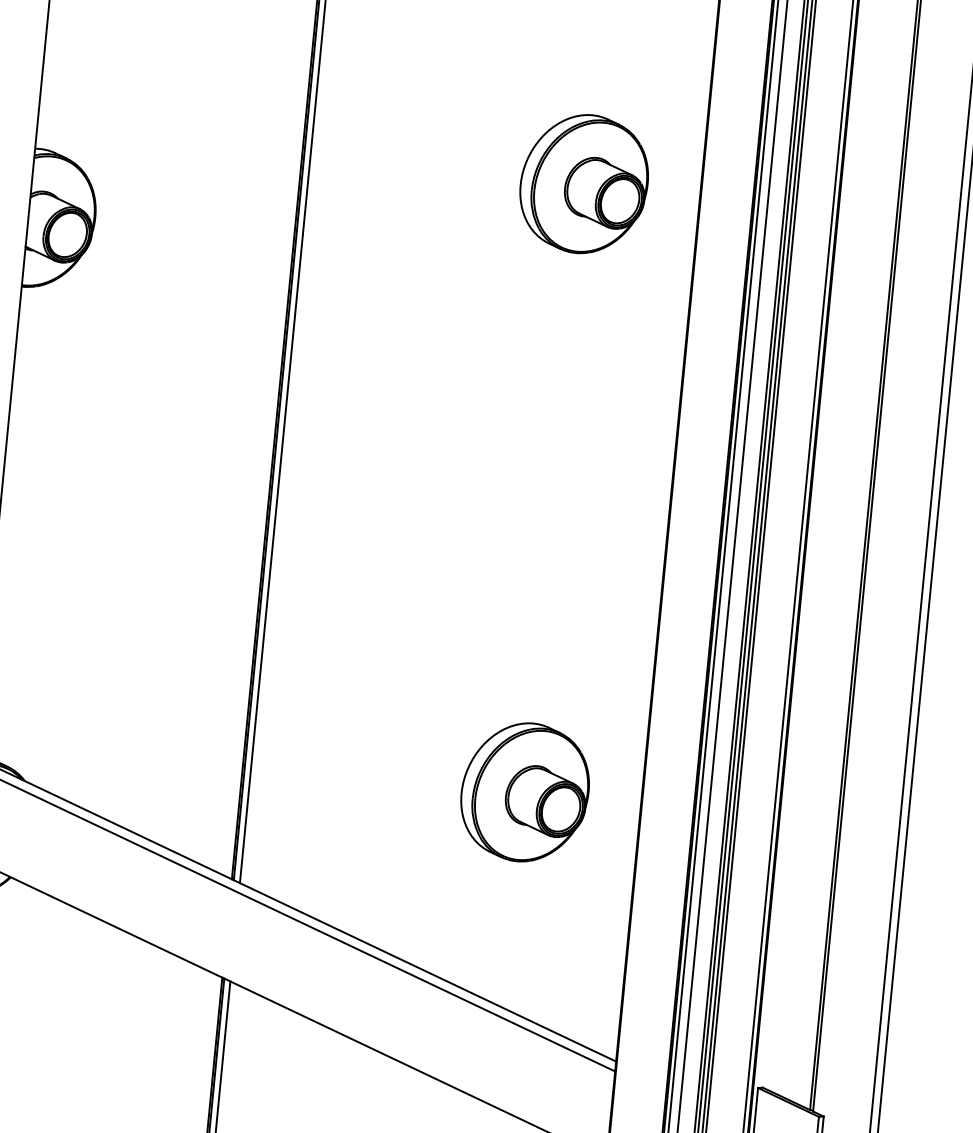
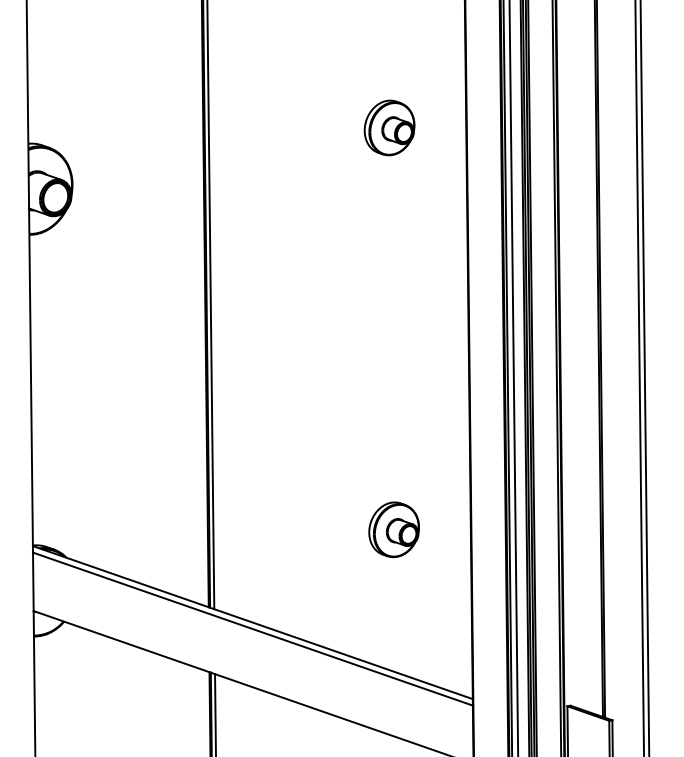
part: (584, 183) -> (389, 127), size x0.6
part: (524, 792) -> (393, 529), size x0.6

